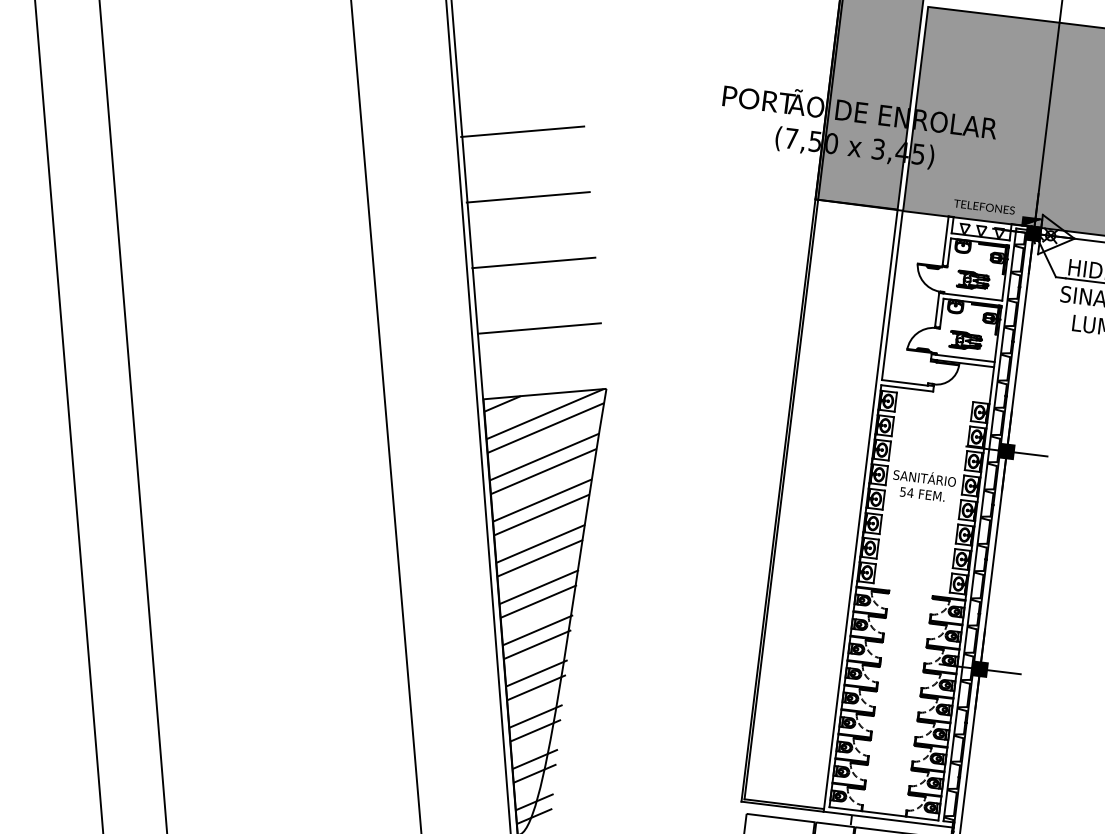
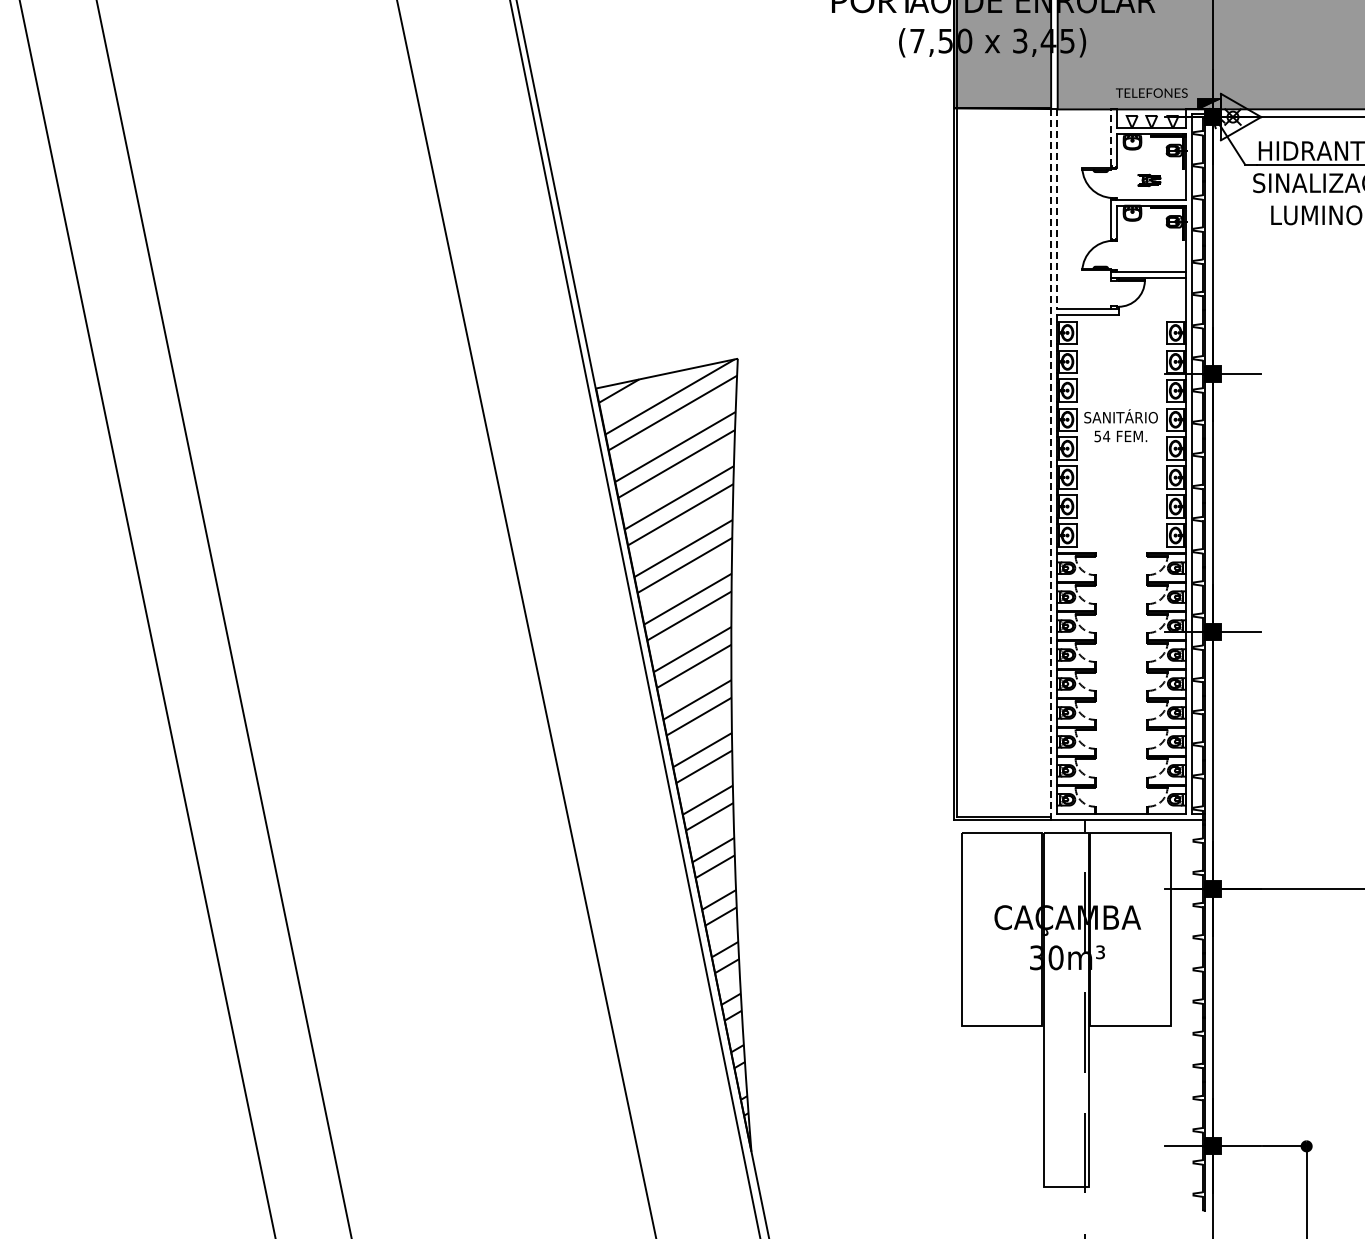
line: (522, 131) -> (603, 71), removed
line: (528, 196) -> (619, 146), removed
line: (945, 240) -> (1111, 137), solid -> dashed
line: (534, 262) -> (635, 222), removed
part: (973, 280) -> (1149, 180), size x0.6
line: (892, 295) -> (1057, 209), solid -> dashed
line: (538, 327) -> (650, 297), removed
part: (966, 340) -> (1149, 251), removed
line: (860, 510) -> (1051, 464), solid -> dashed

